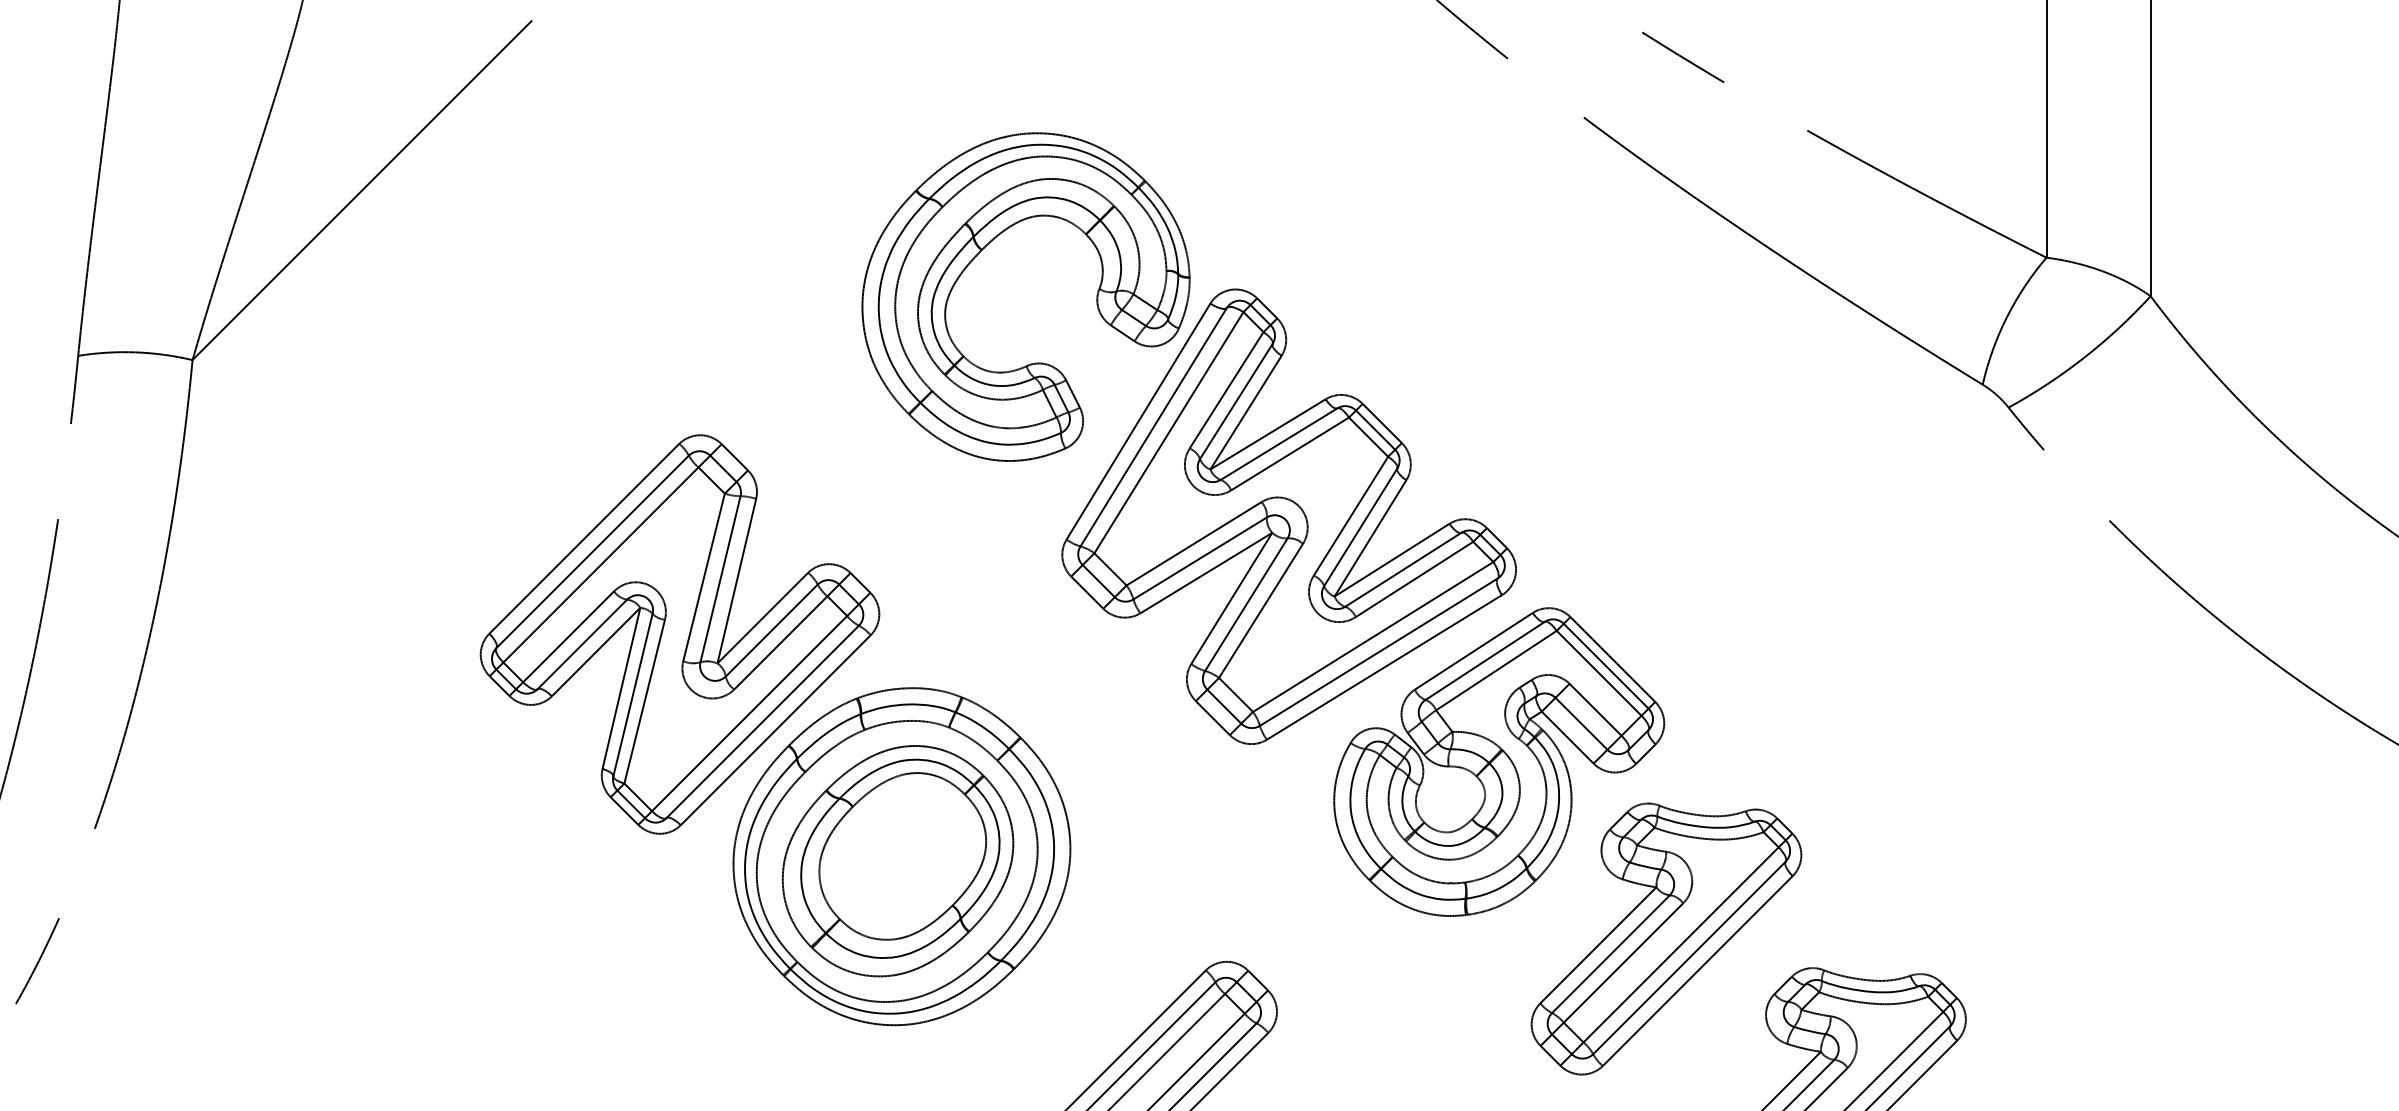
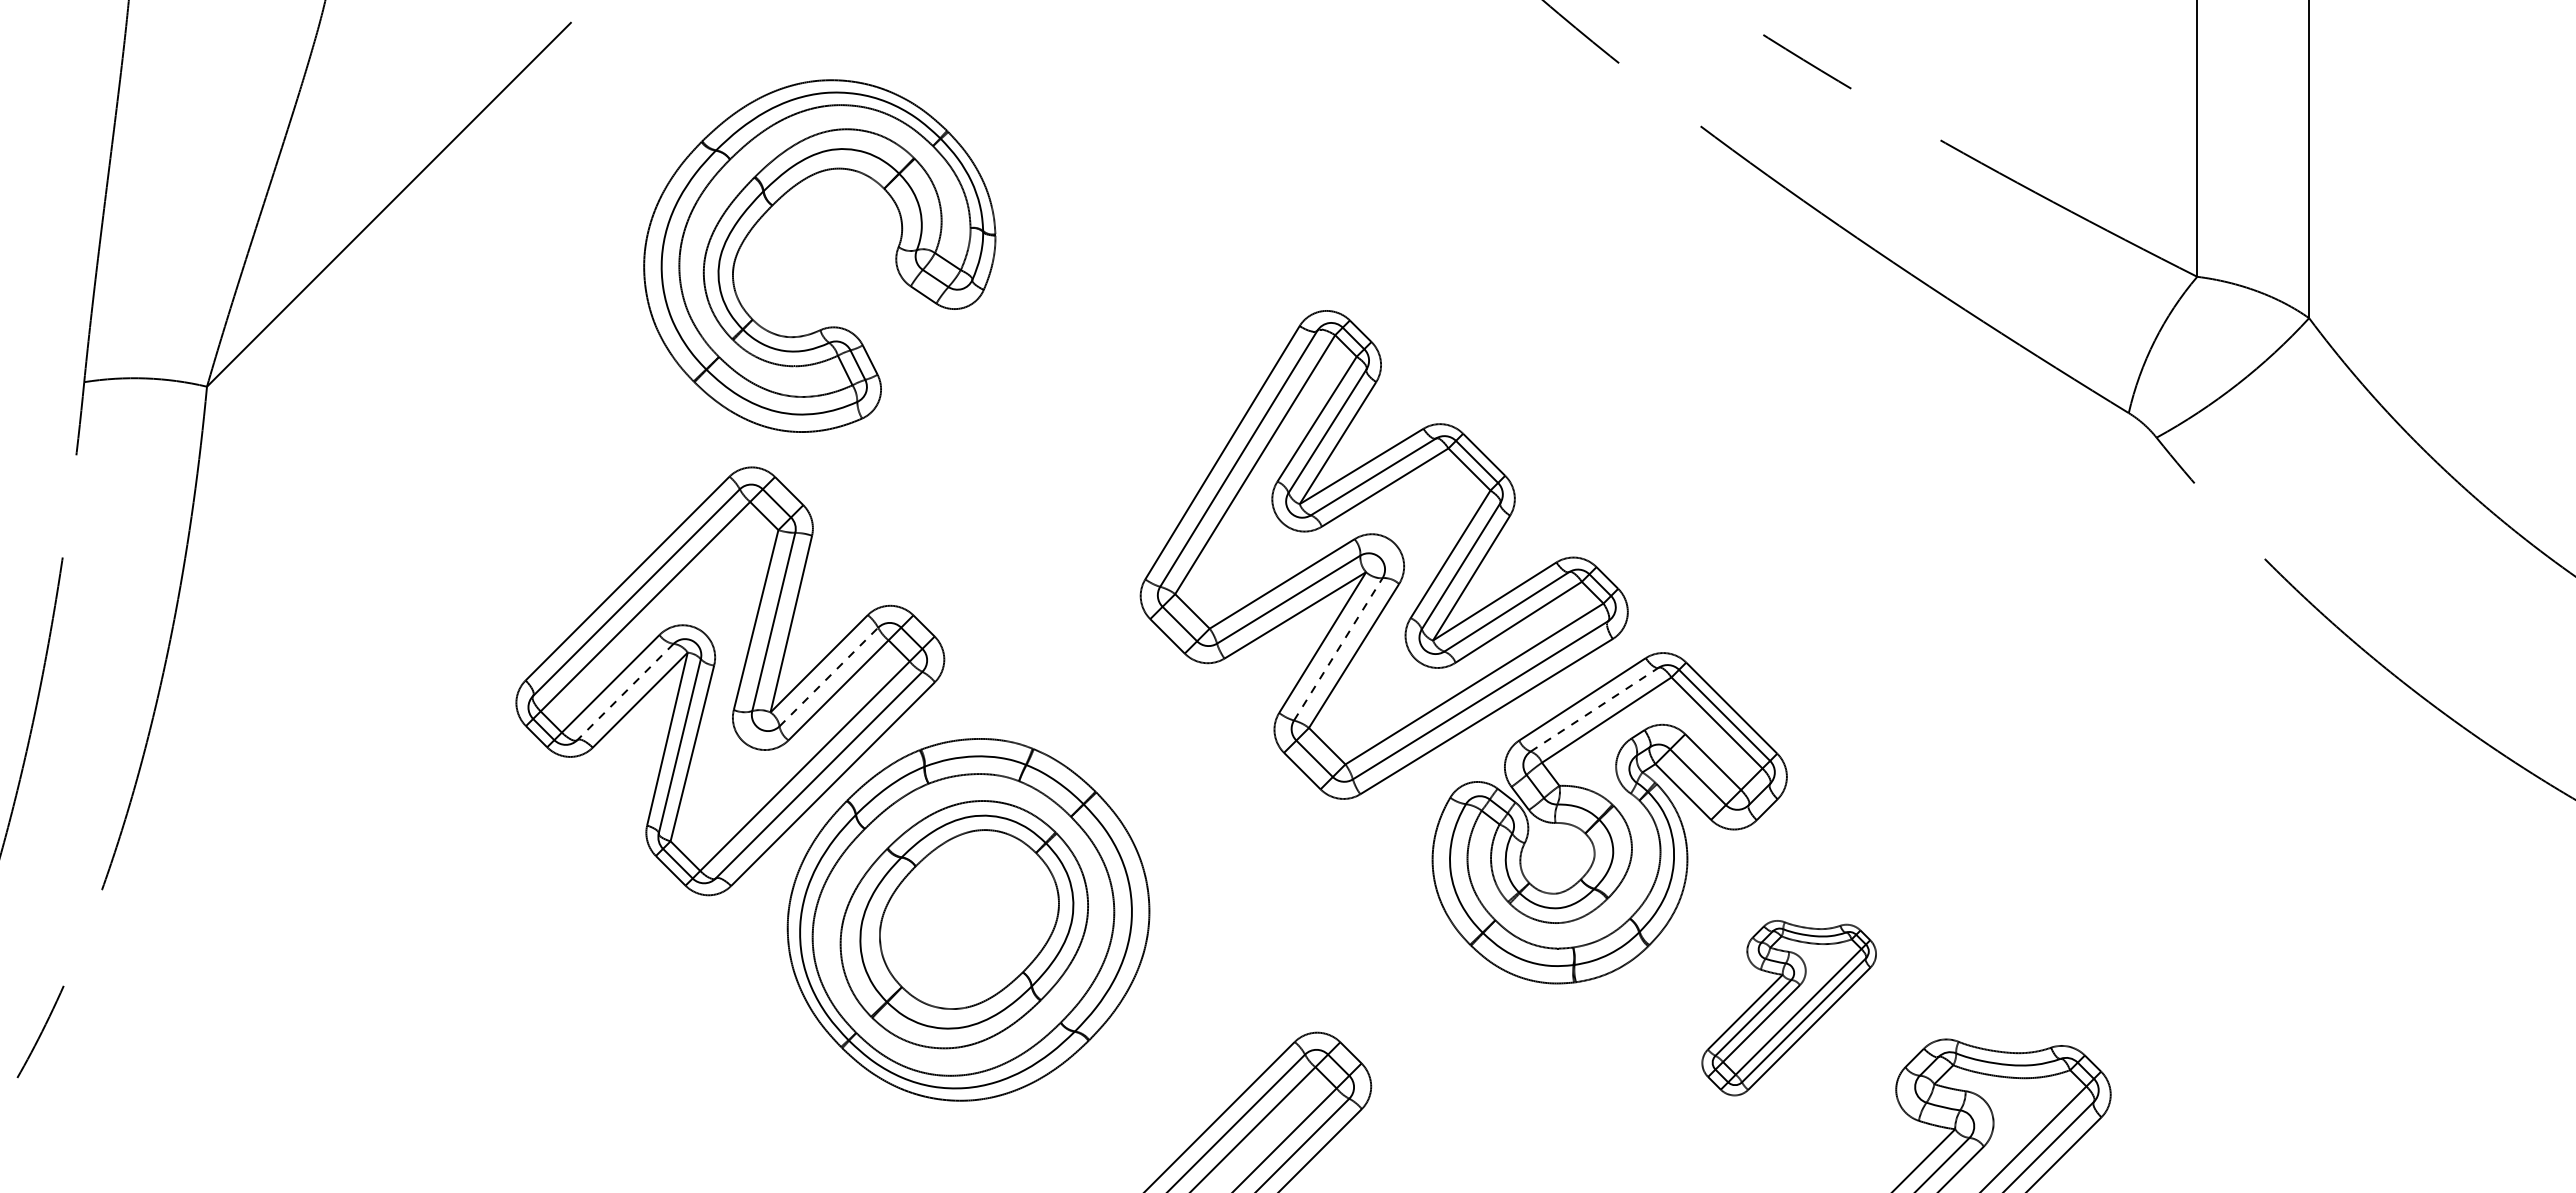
part: (976, 257) -> (766, 213), moved
line: (1246, 604) -> (1338, 649), solid -> dashed
line: (771, 630) -> (828, 677), solid -> dashed
line: (582, 644) -> (625, 692), solid -> dashed
line: (1485, 660) -> (1594, 709), solid -> dashed
part: (1665, 938) -> (1788, 1007), size x0.6

